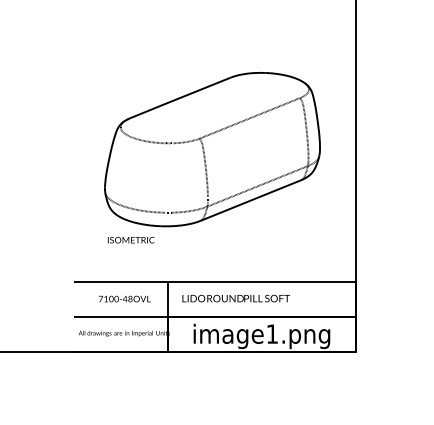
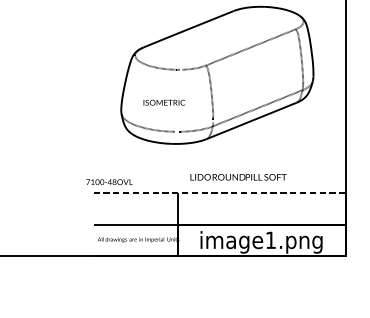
text: (130, 240) -> (163, 103), moved
line: (214, 281) -> (219, 193), solid -> dashed
text: (124, 298) -> (109, 181), moved
text: (235, 298) -> (237, 177), moved

